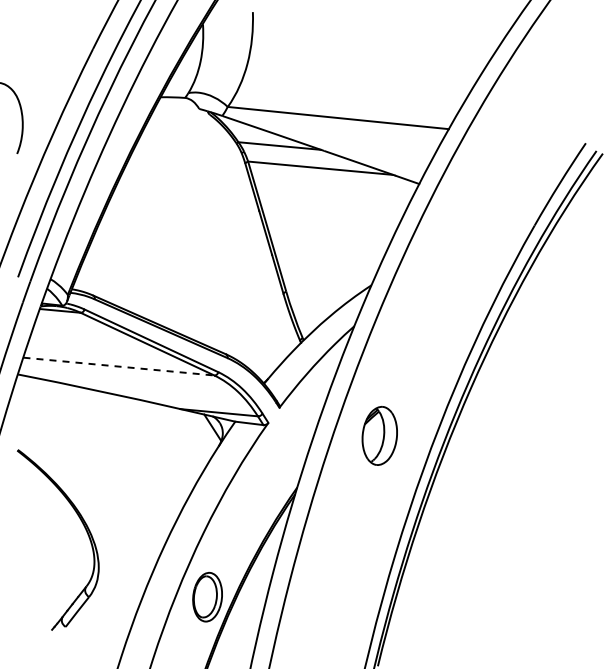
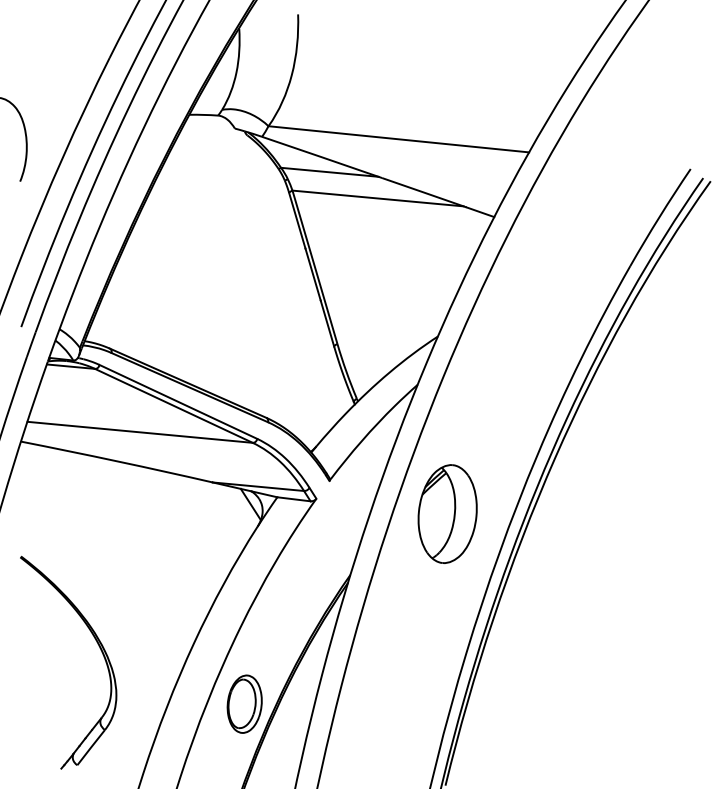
line: (118, 366) -> (139, 432), dashed -> solid
part: (379, 435) -> (447, 513), size x1.43
part: (83, 526) -> (98, 646), moved

